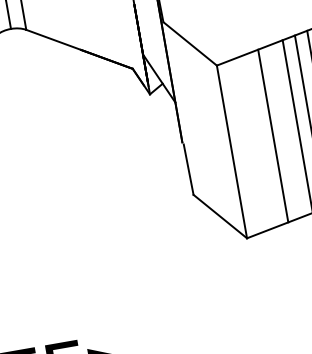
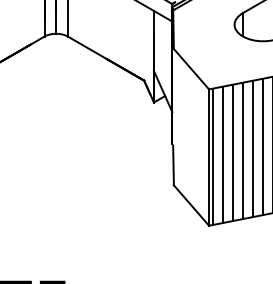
line: (284, 130) -> (252, 148), added
line: (260, 140) -> (232, 152), added
line: (248, 145) -> (222, 154), added
line: (236, 149) -> (212, 156), added

